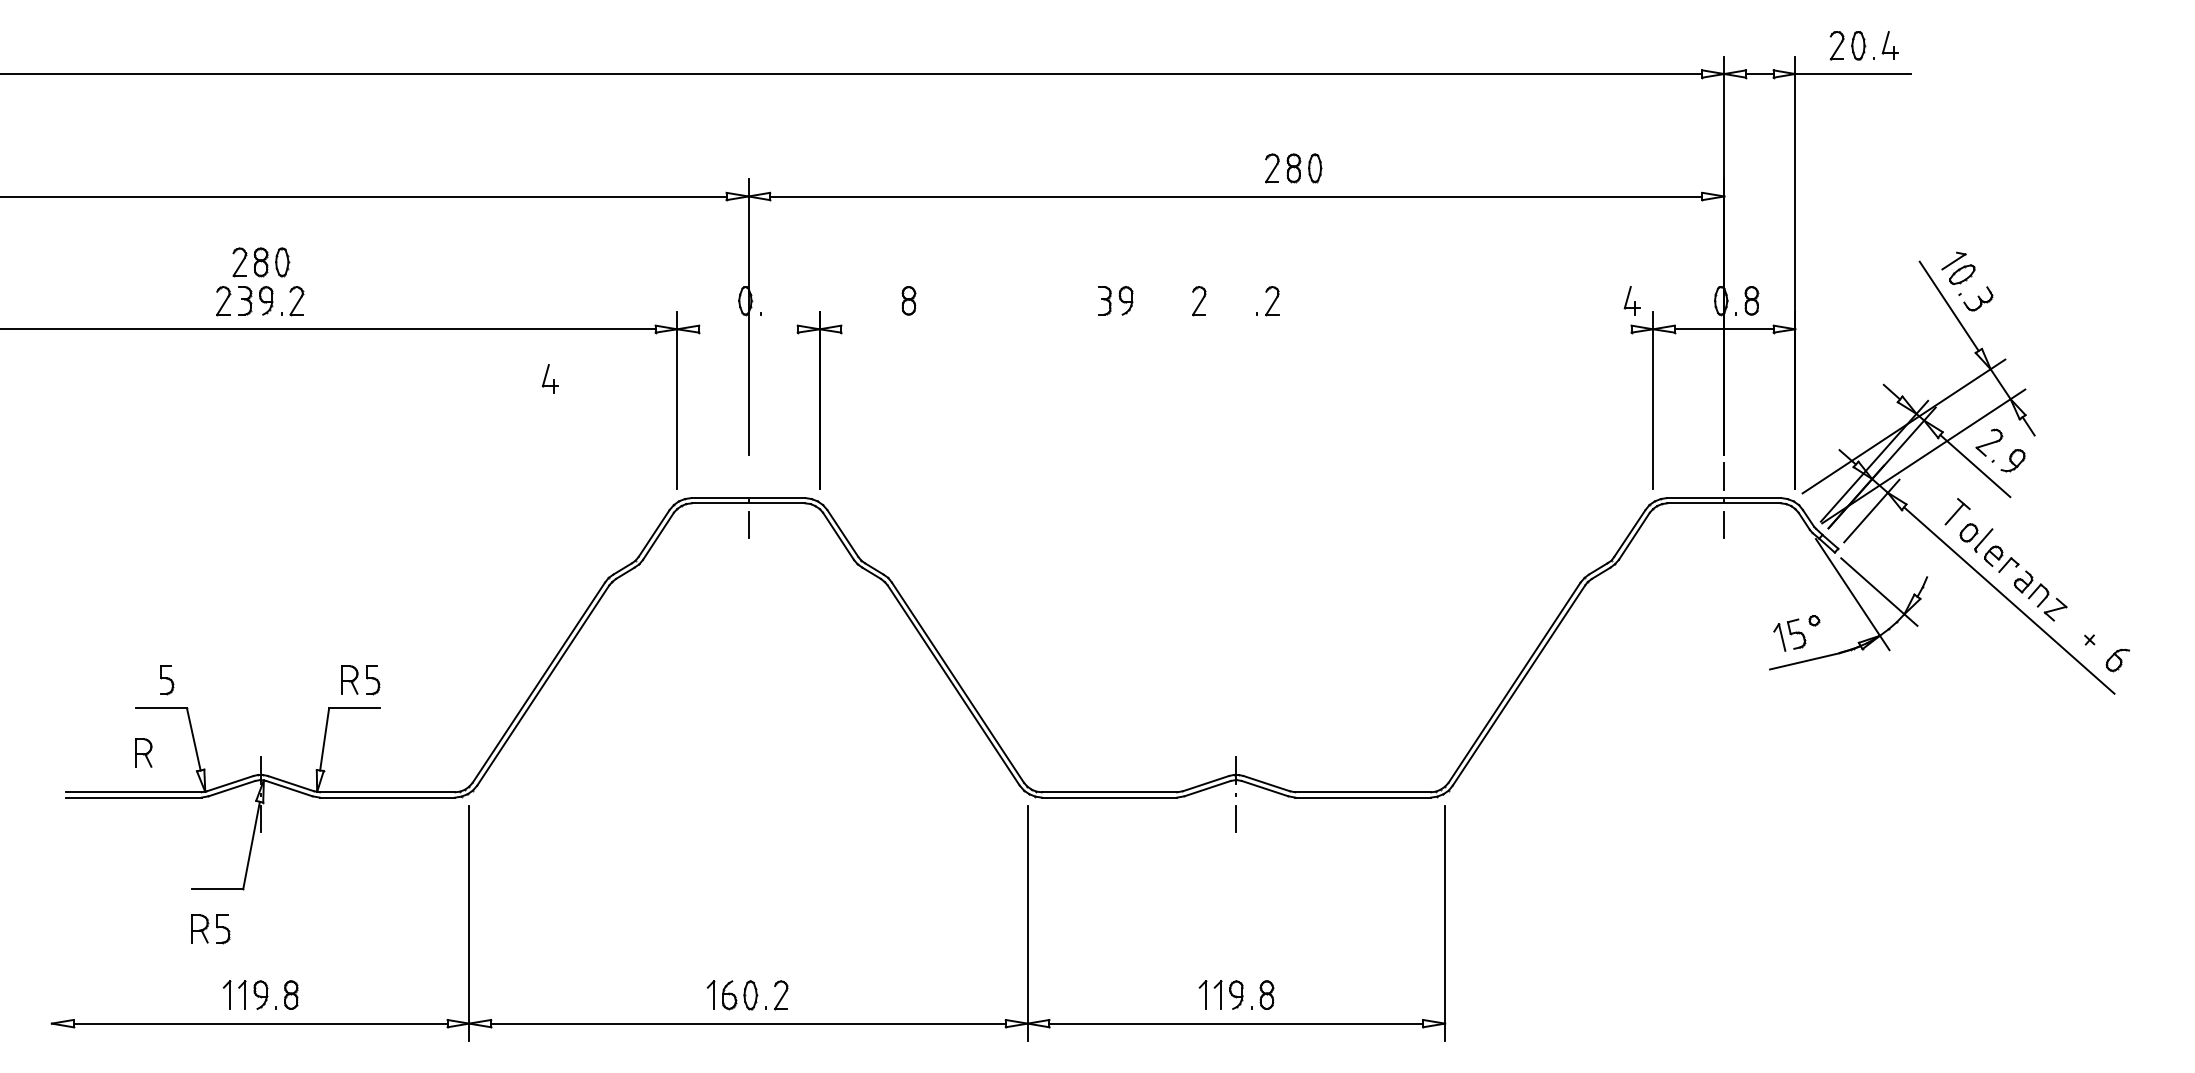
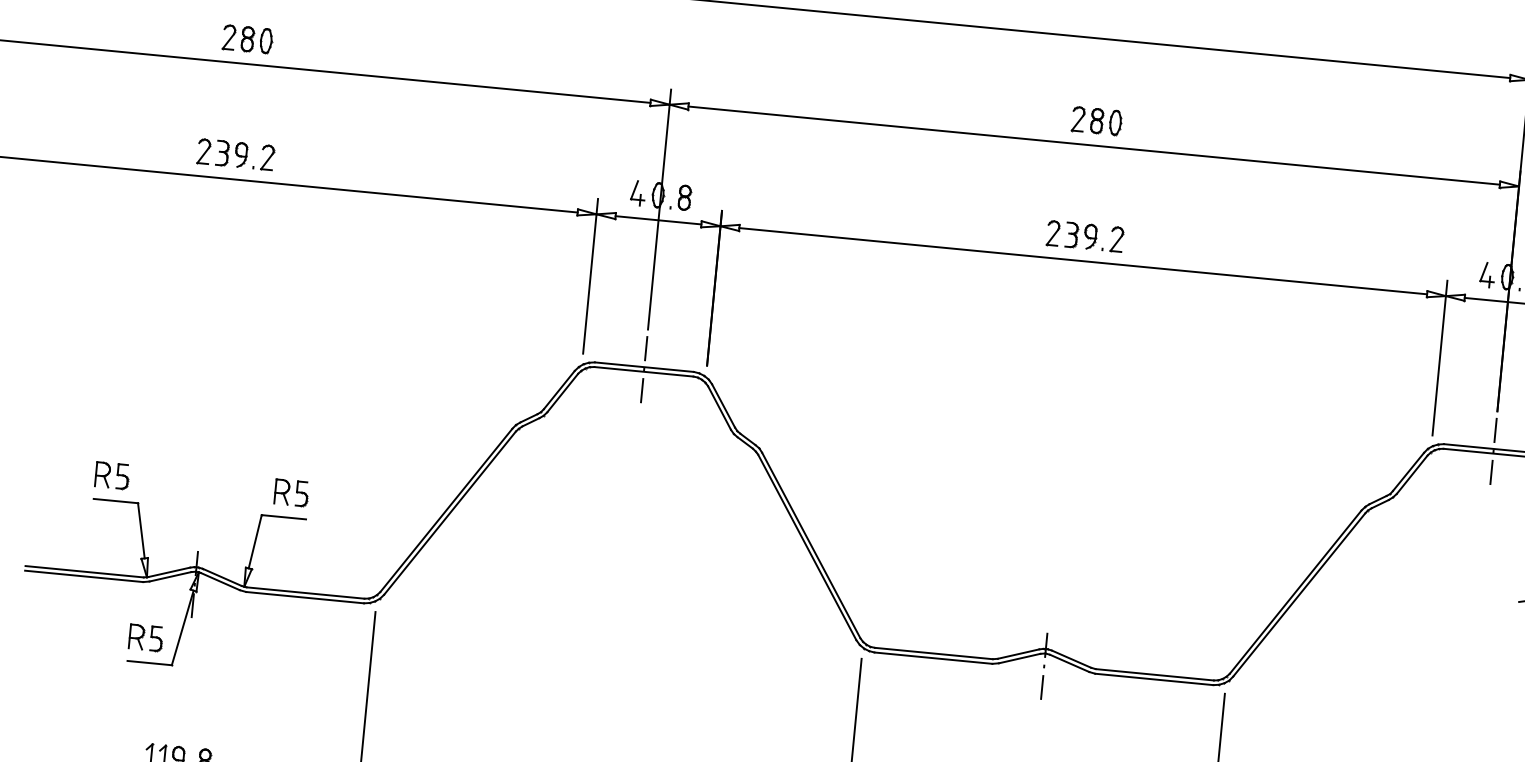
part: (1293, 168) -> (1096, 121), moved
part: (261, 262) -> (248, 39), moved
part: (908, 300) -> (684, 197), moved
part: (1115, 300) -> (1081, 235), moved
part: (1631, 300) -> (1486, 274), moved
line: (748, 329) -> (658, 220), added
line: (1236, 329) -> (1083, 261), added
part: (549, 378) -> (637, 192), moved
line: (748, 476) -> (646, 348), added
part: (143, 752) -> (102, 474), moved
part: (210, 929) -> (145, 638), moved

